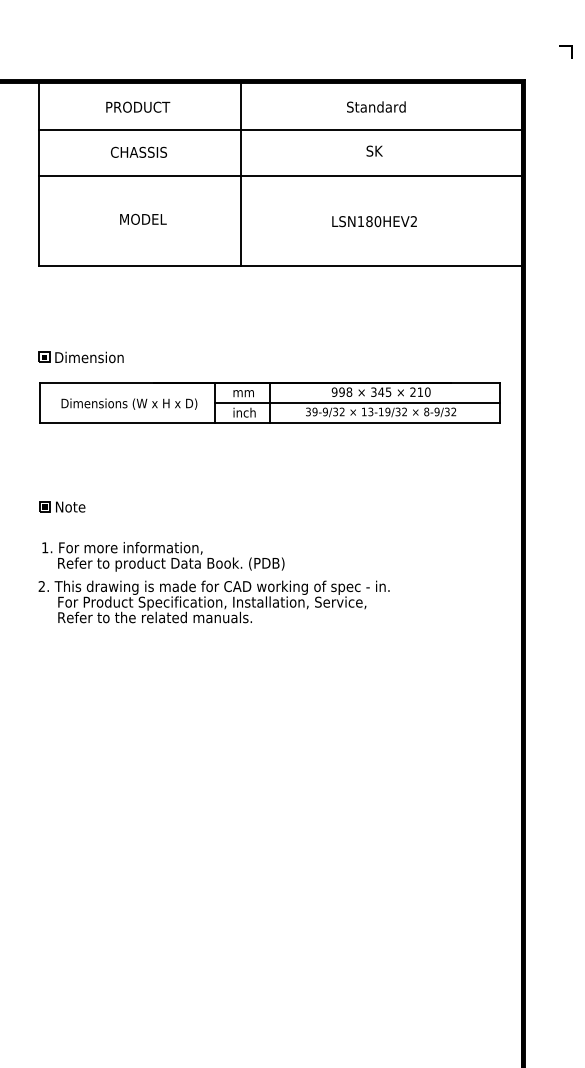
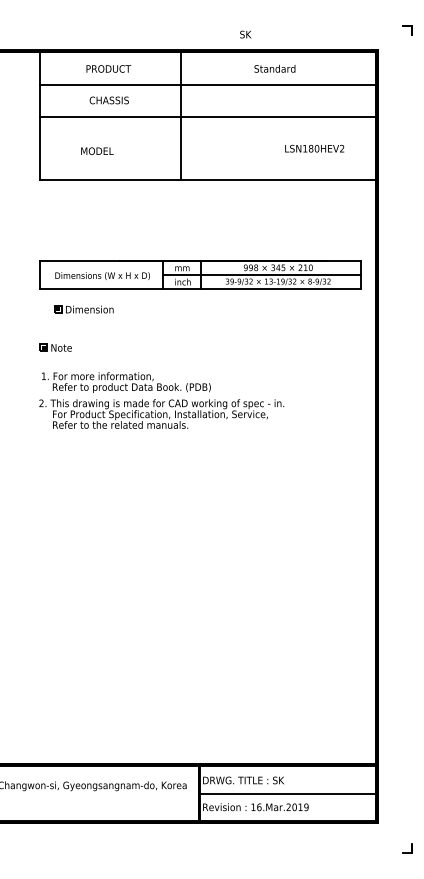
text: (374, 151) -> (245, 34), moved
text: (143, 218) -> (97, 150), moved
text: (374, 221) -> (314, 148), moved
part: (80, 357) -> (83, 309), moved

